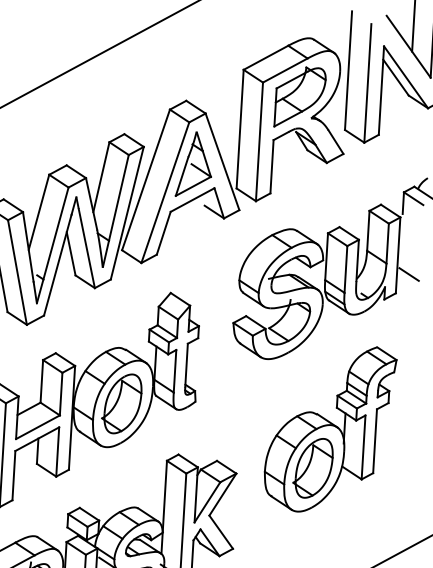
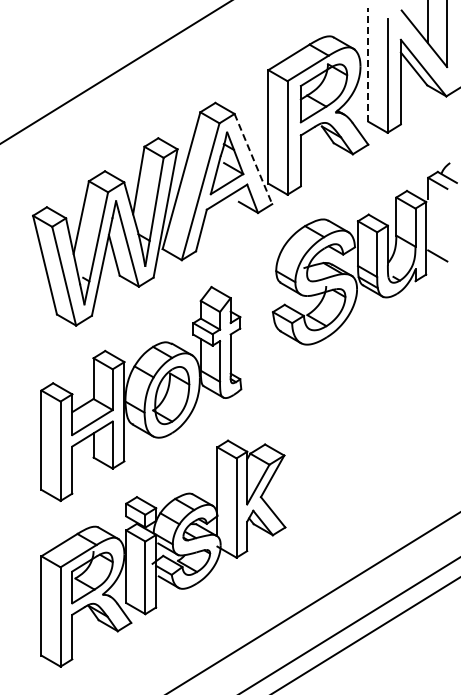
line: (348, 70) -> (368, 64), solid -> dashed
line: (222, 162) -> (253, 159), solid -> dashed
part: (329, 428) -> (370, 407), removed

